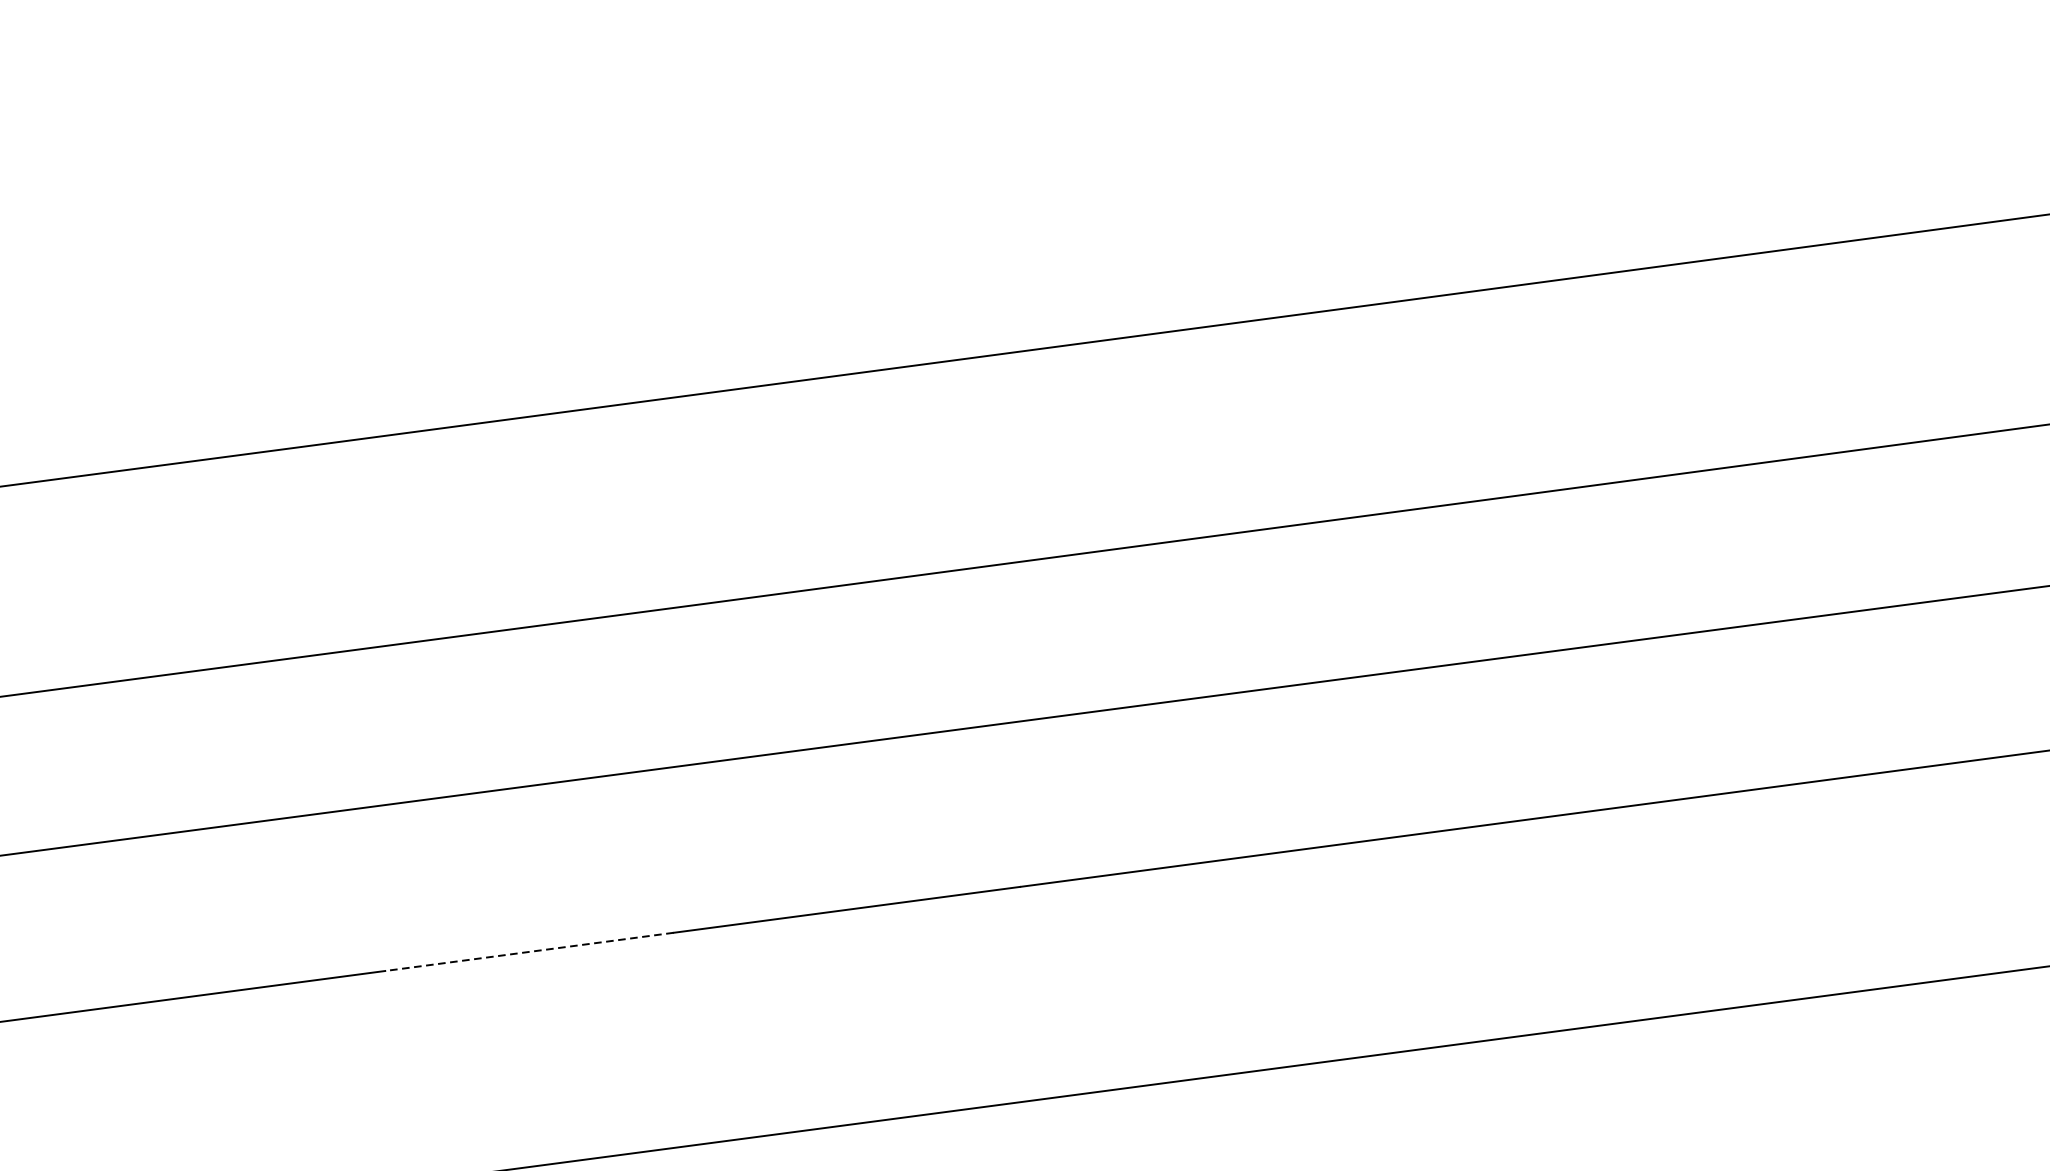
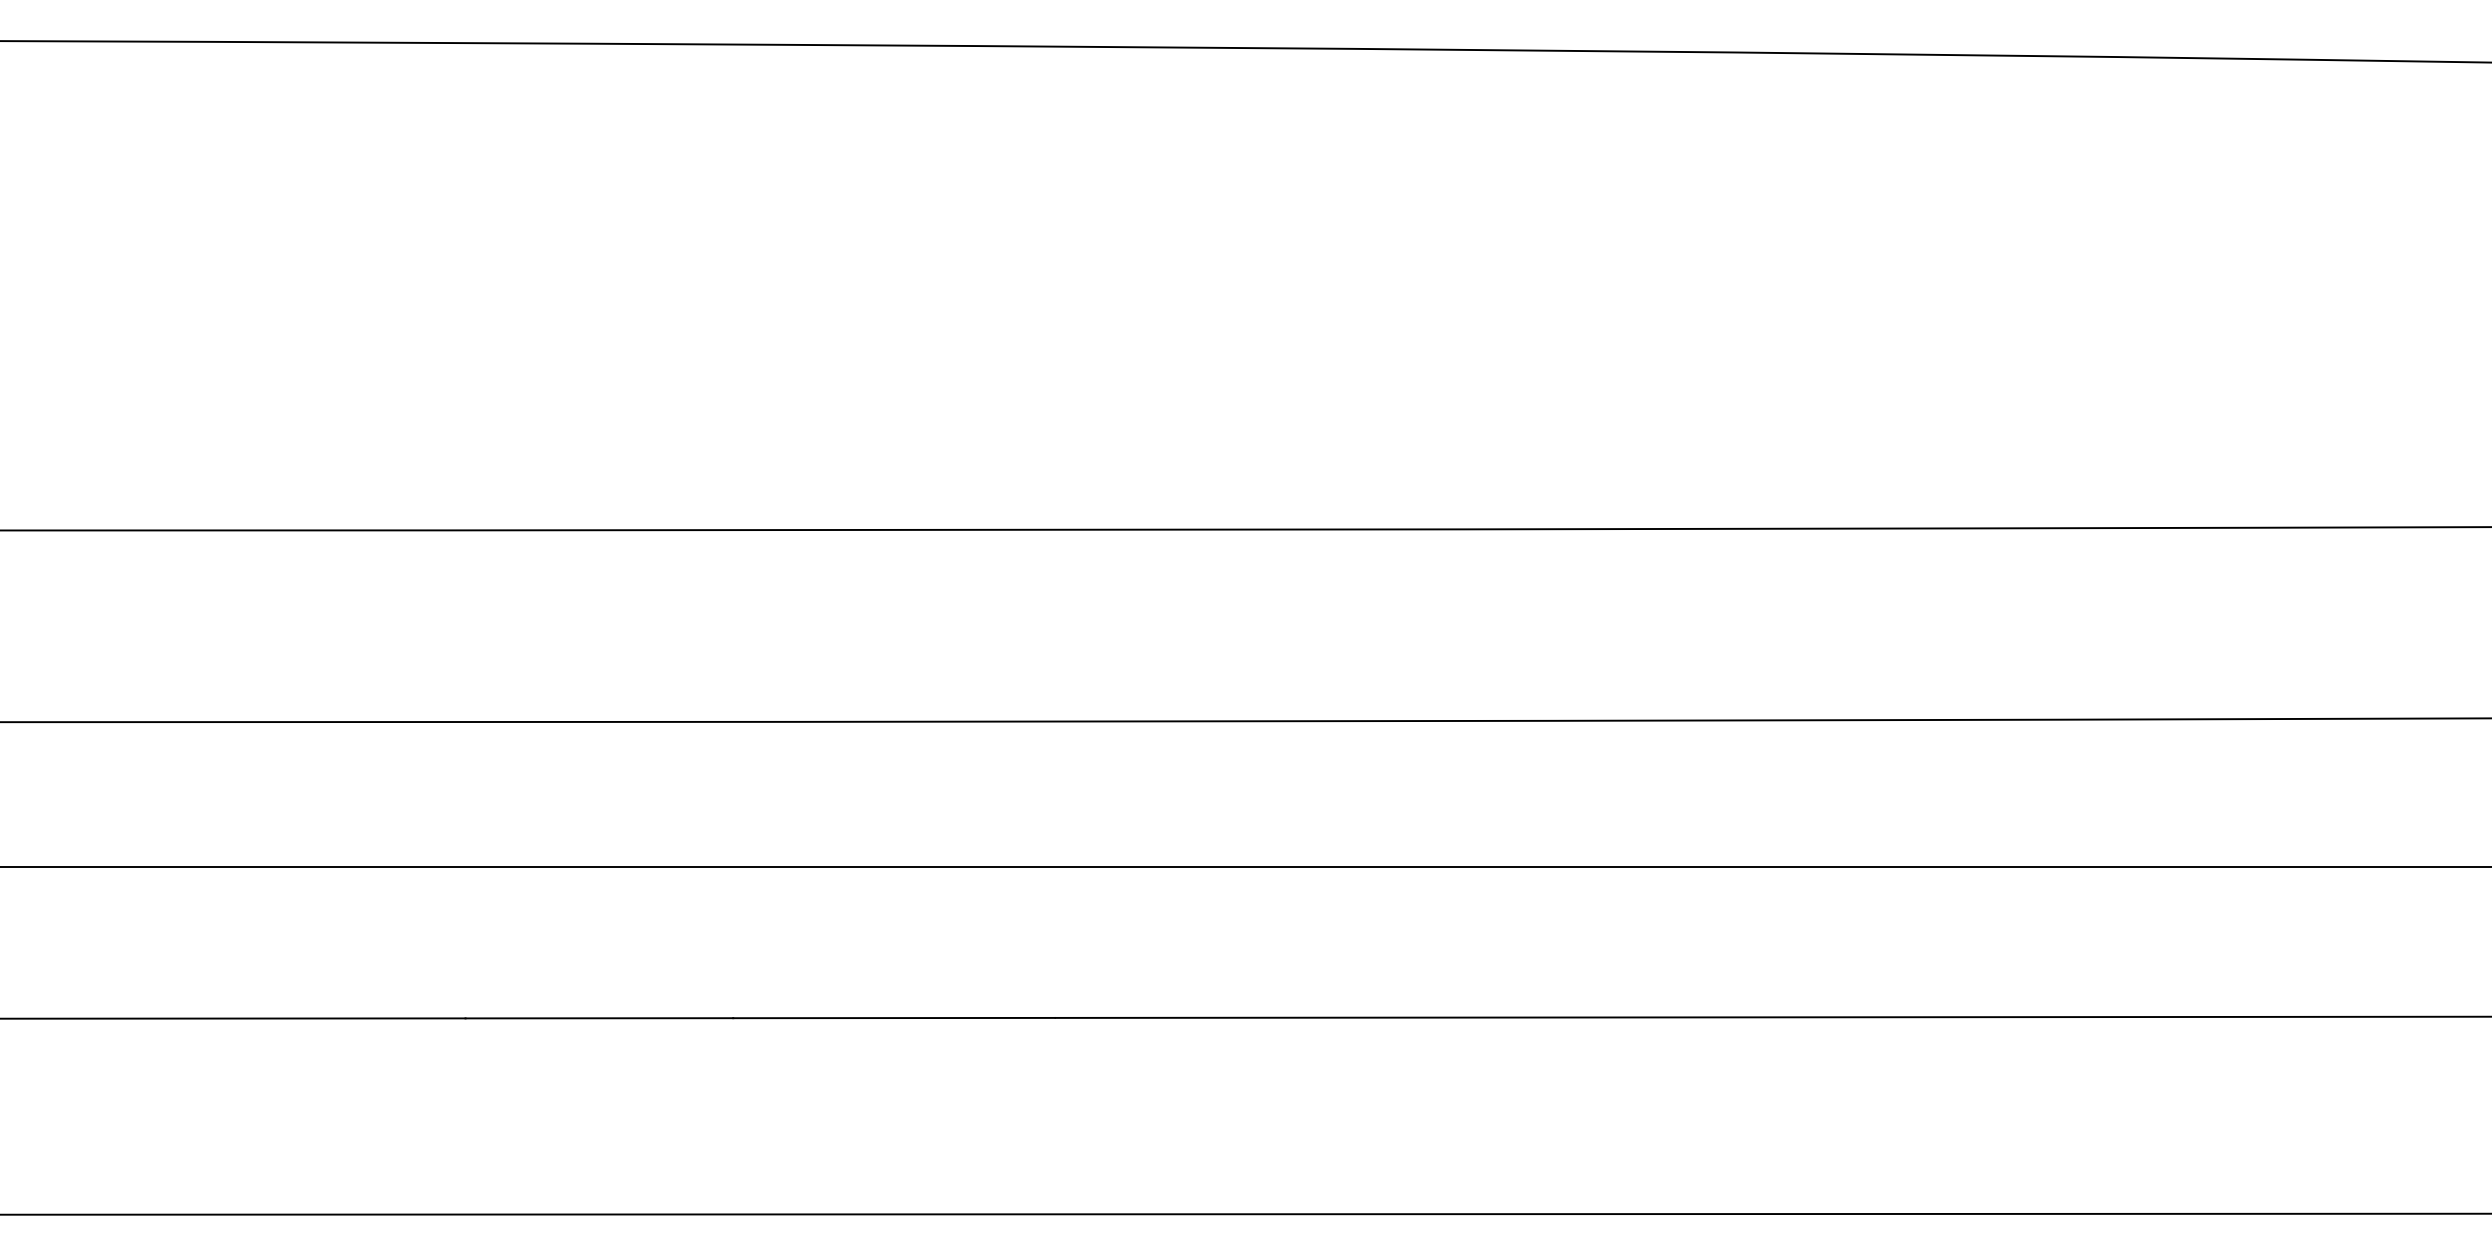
line: (529, 952) -> (599, 1018), dashed -> solid

